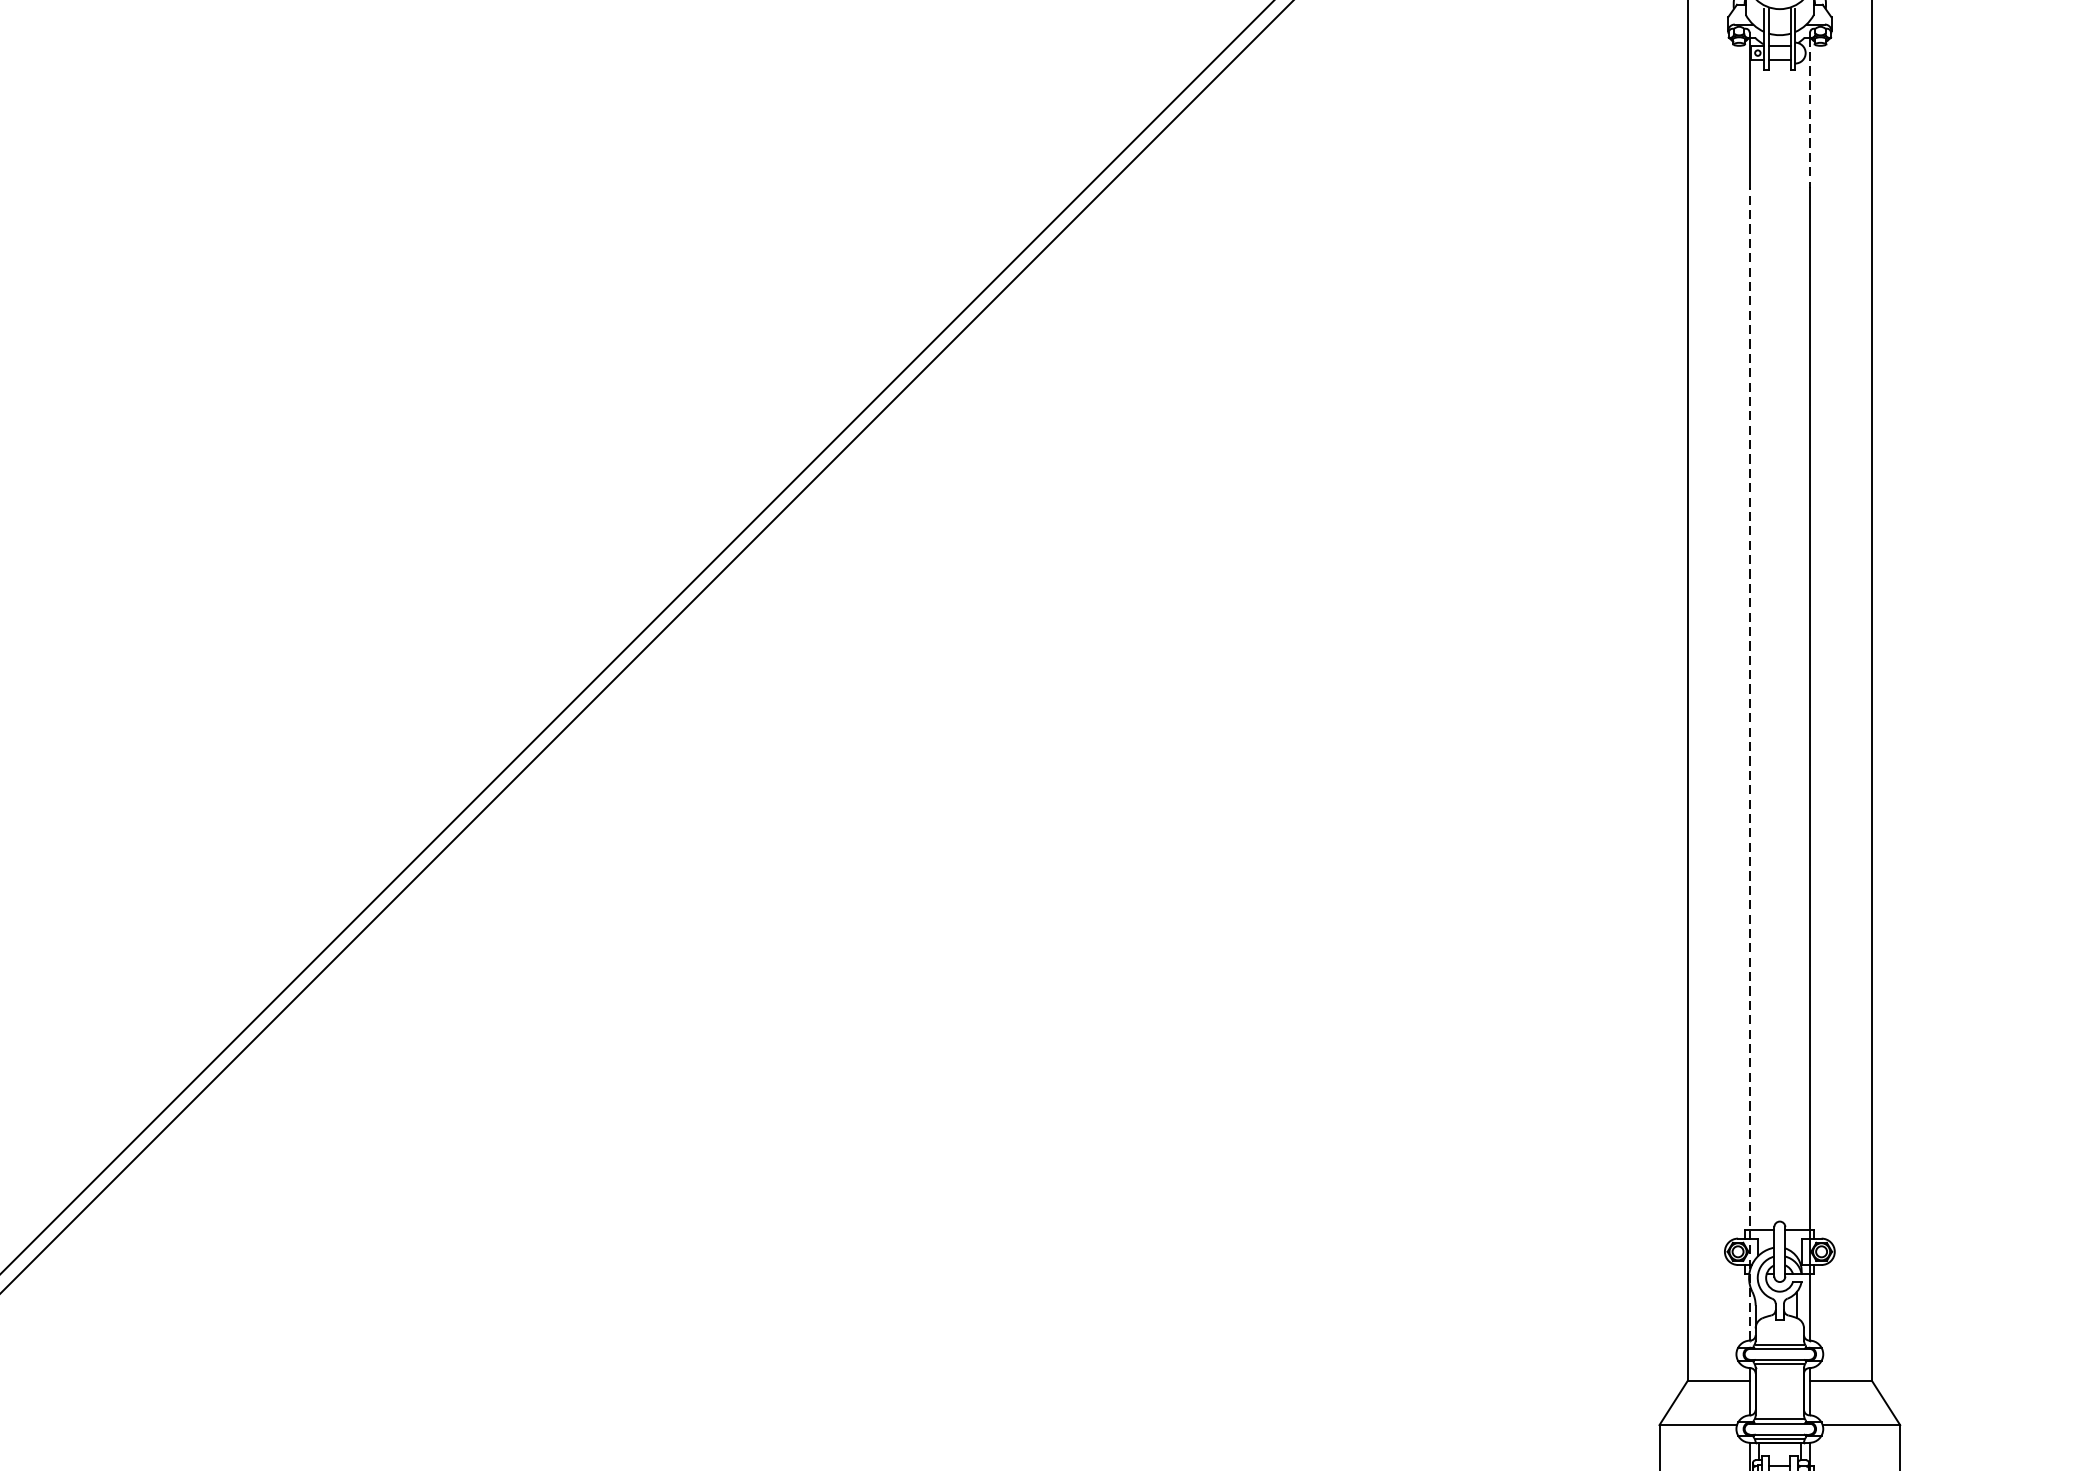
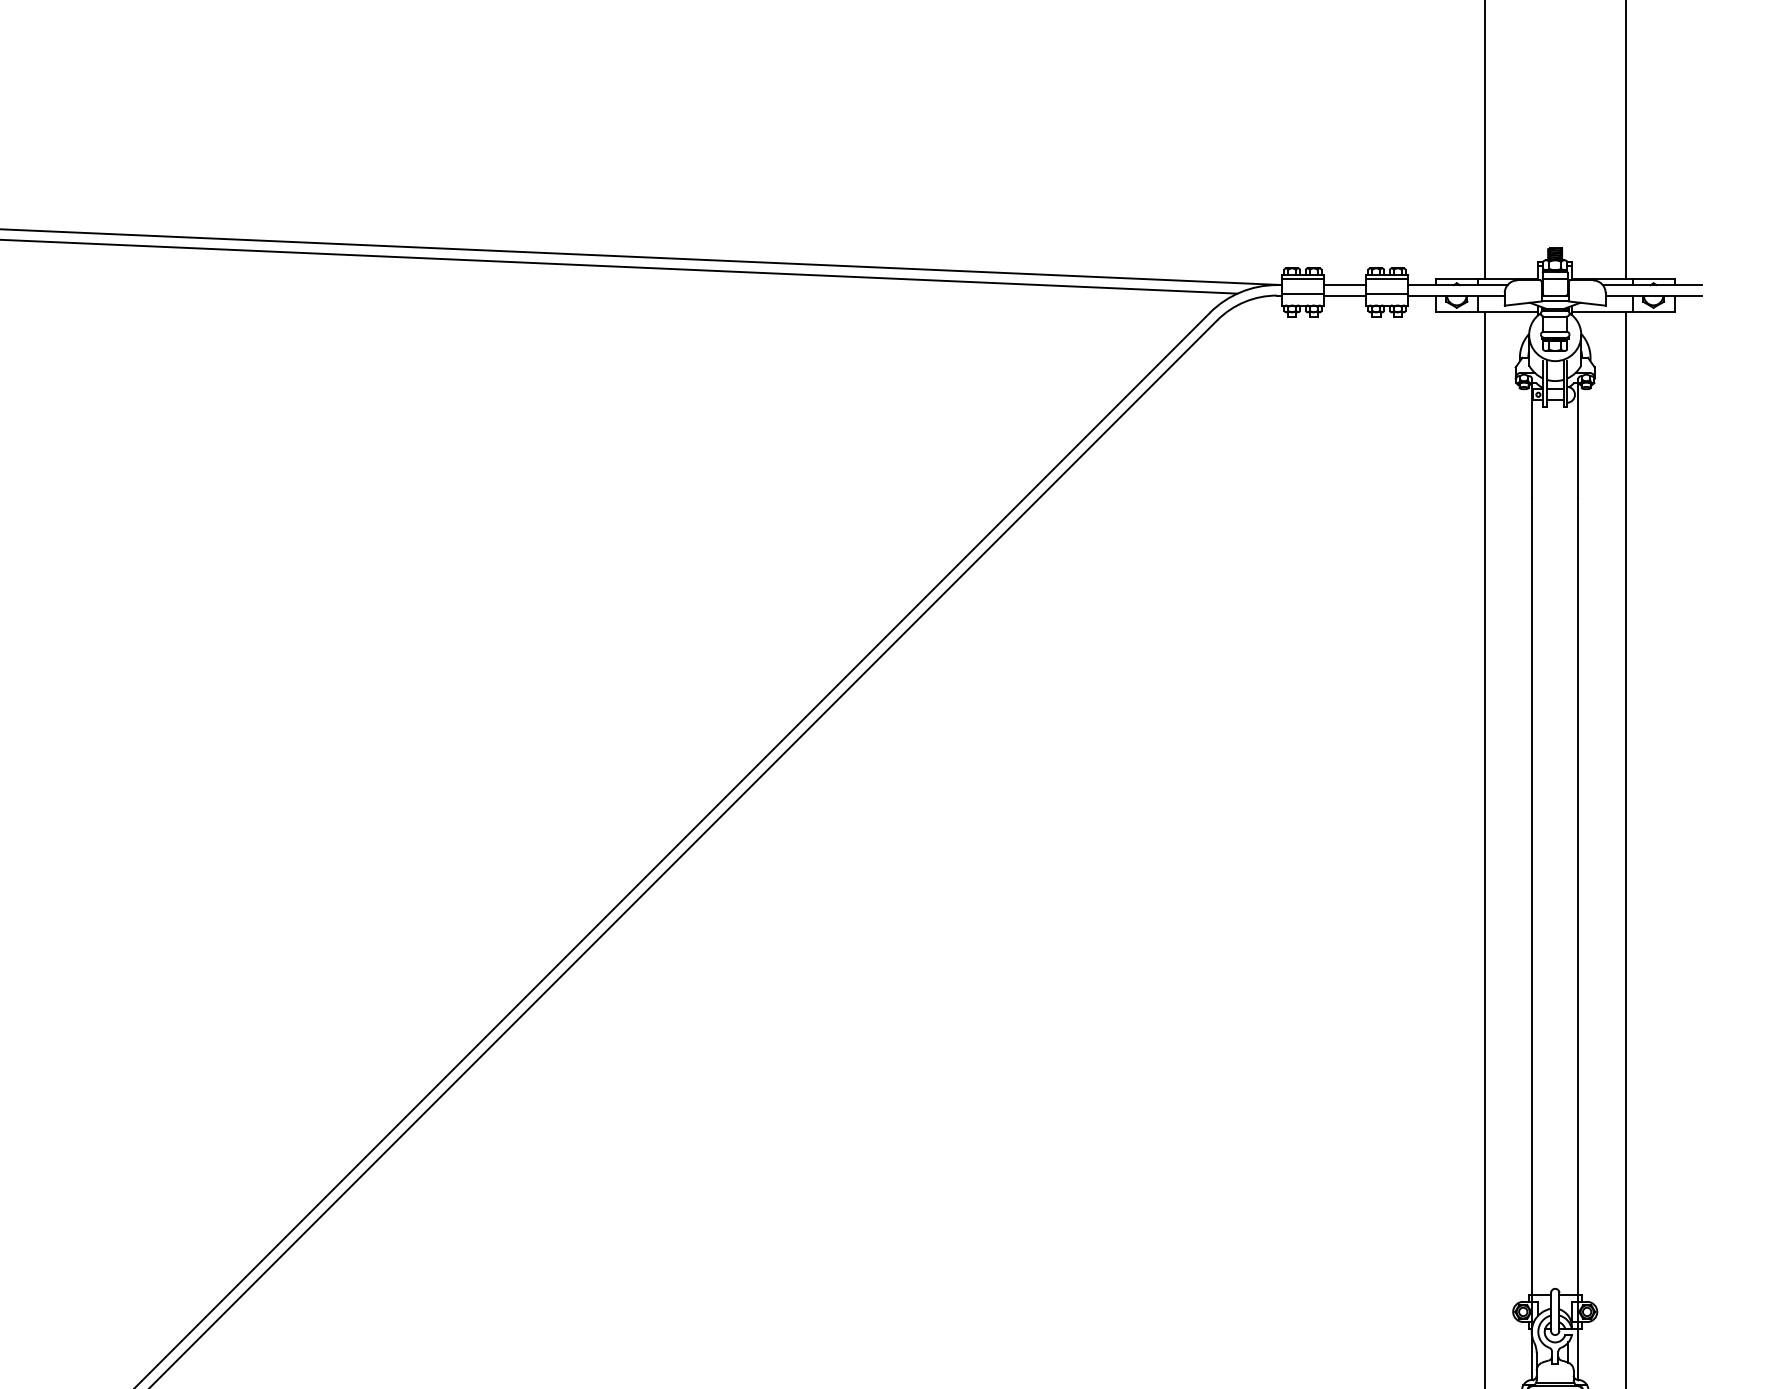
line: (1810, 112) -> (1578, 440), dashed -> solid
line: (1750, 765) -> (1532, 939), dashed -> solid

